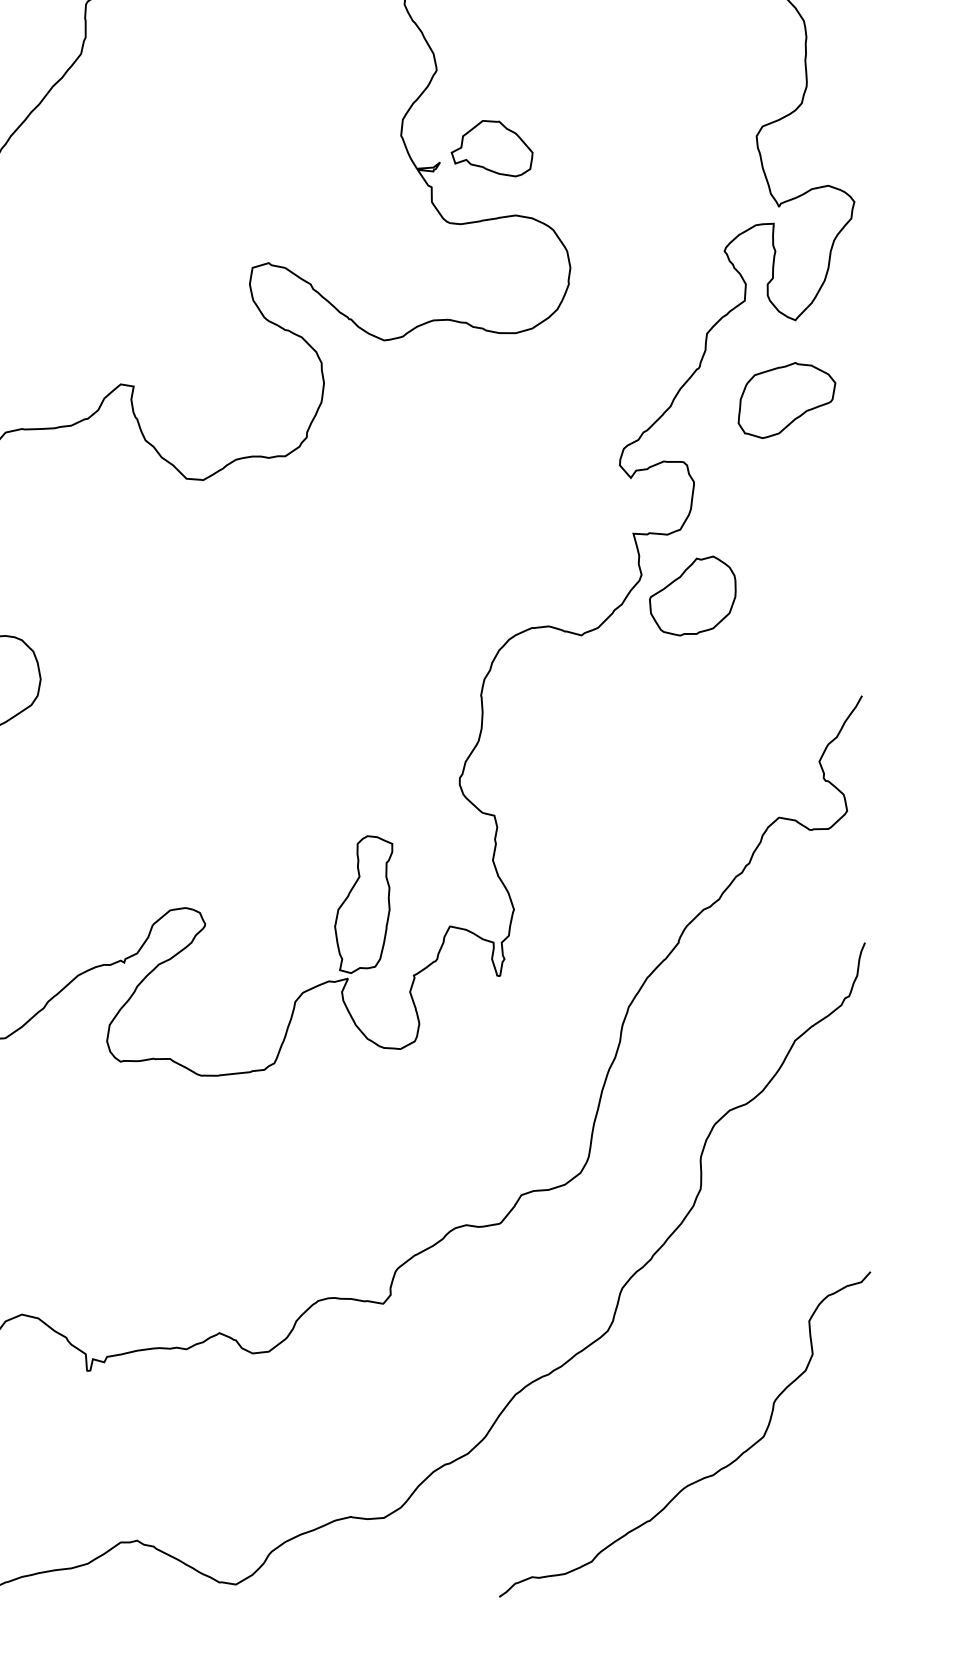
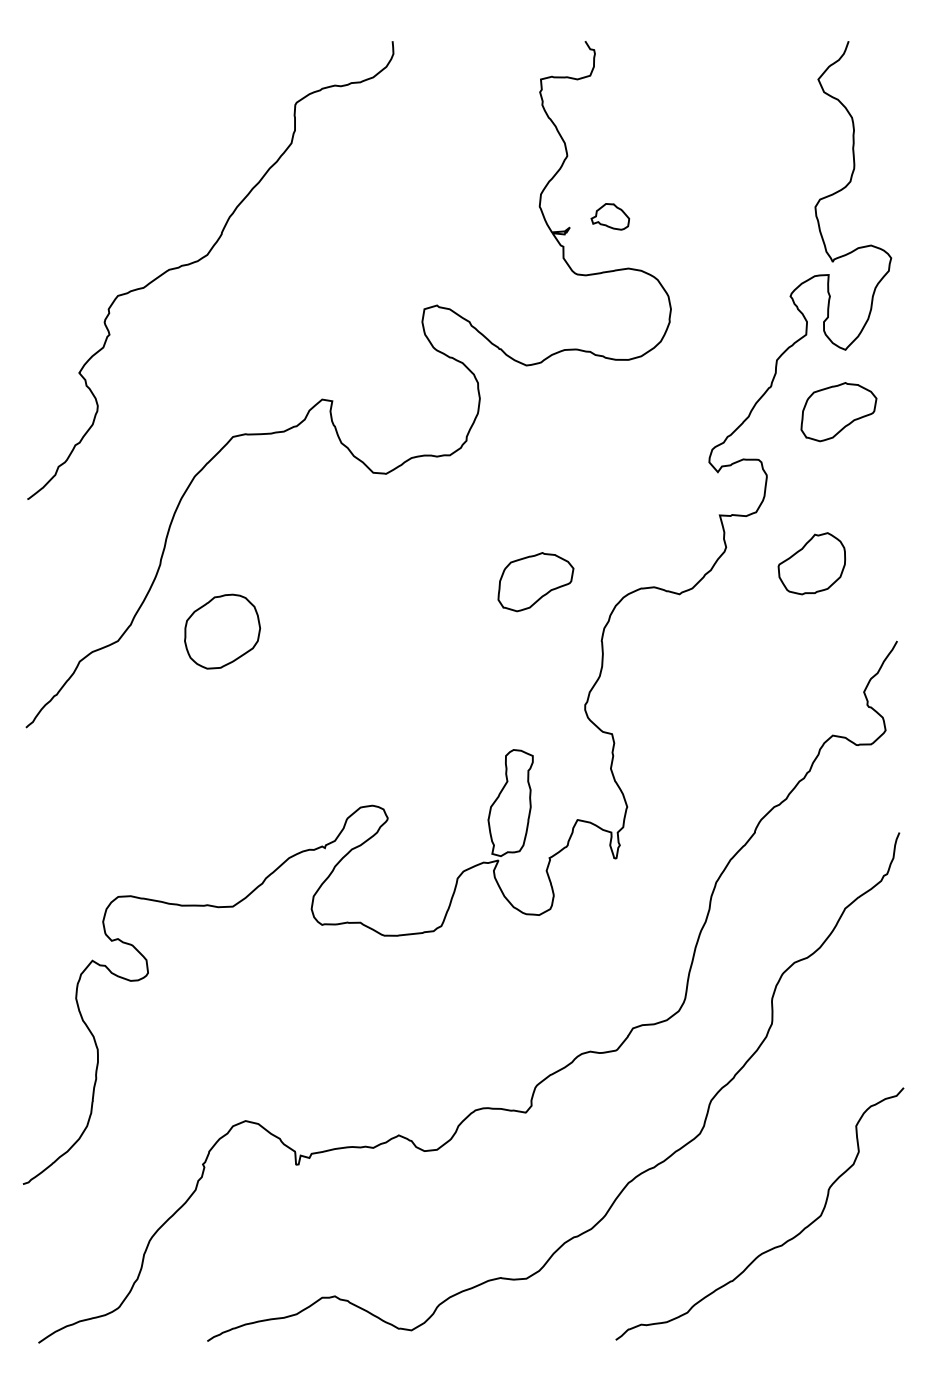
part: (492, 148) -> (610, 216), size x0.6
part: (692, 595) -> (811, 563), moved
part: (395, 620) -> (535, 582), added

